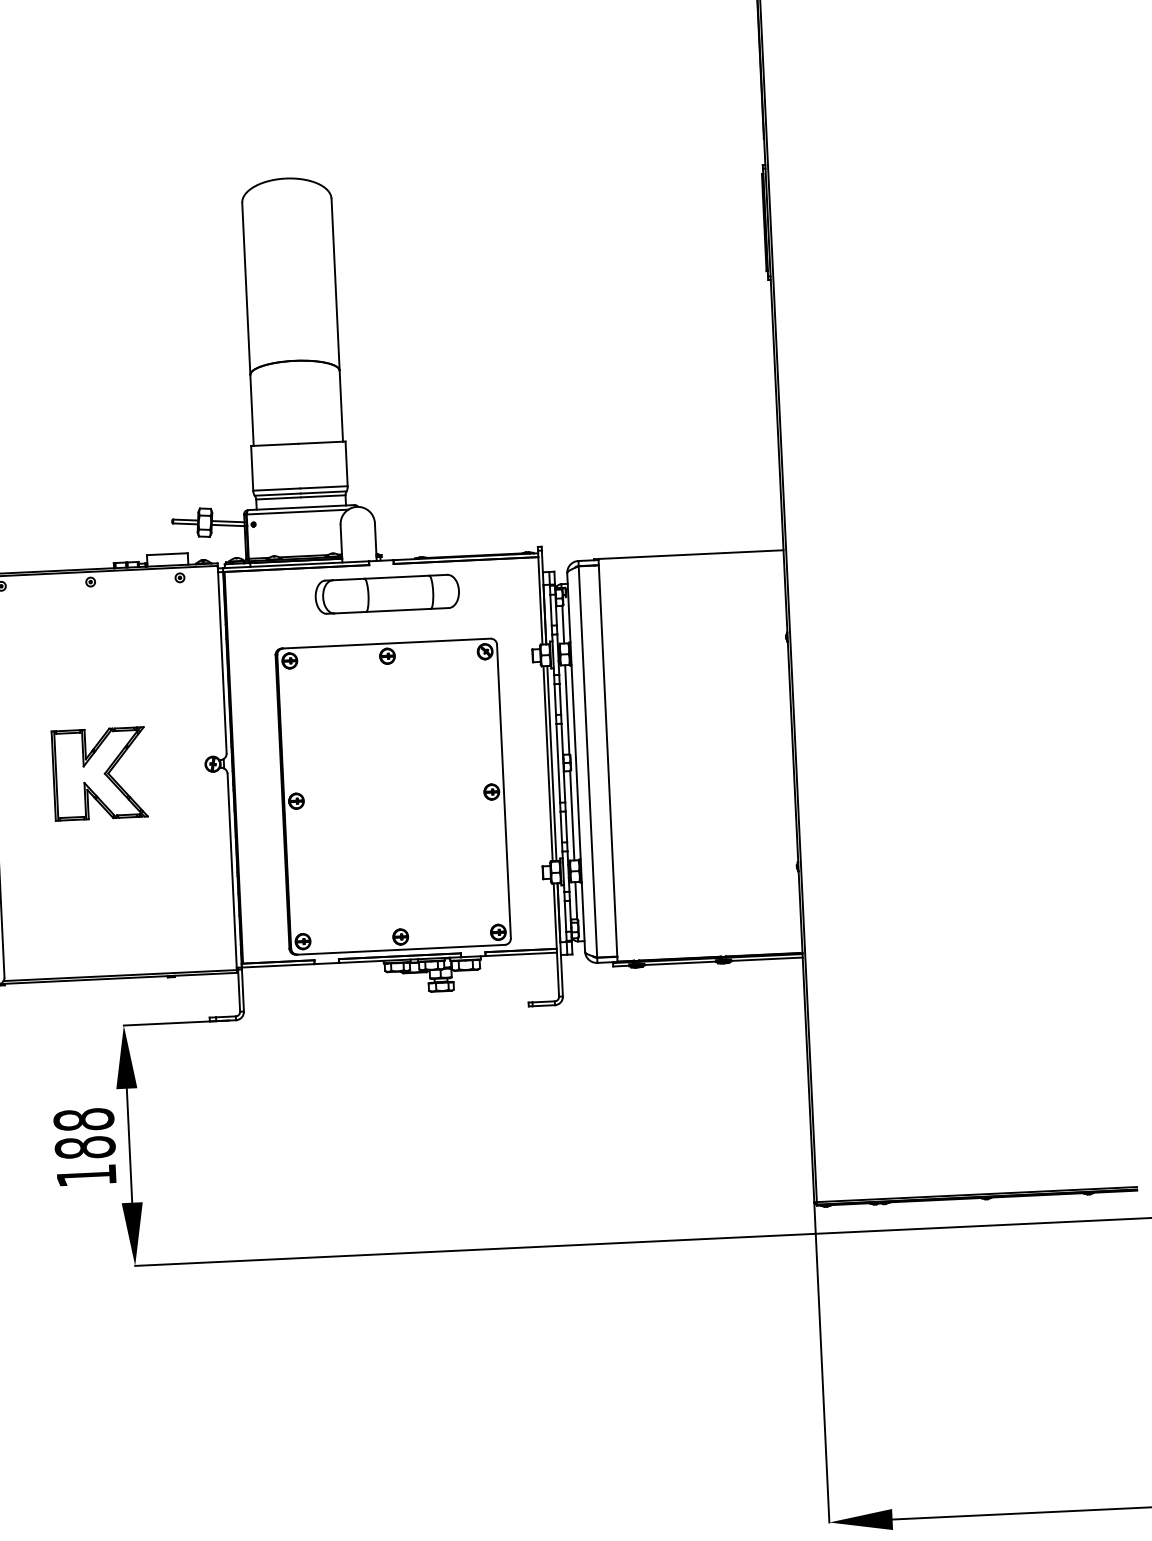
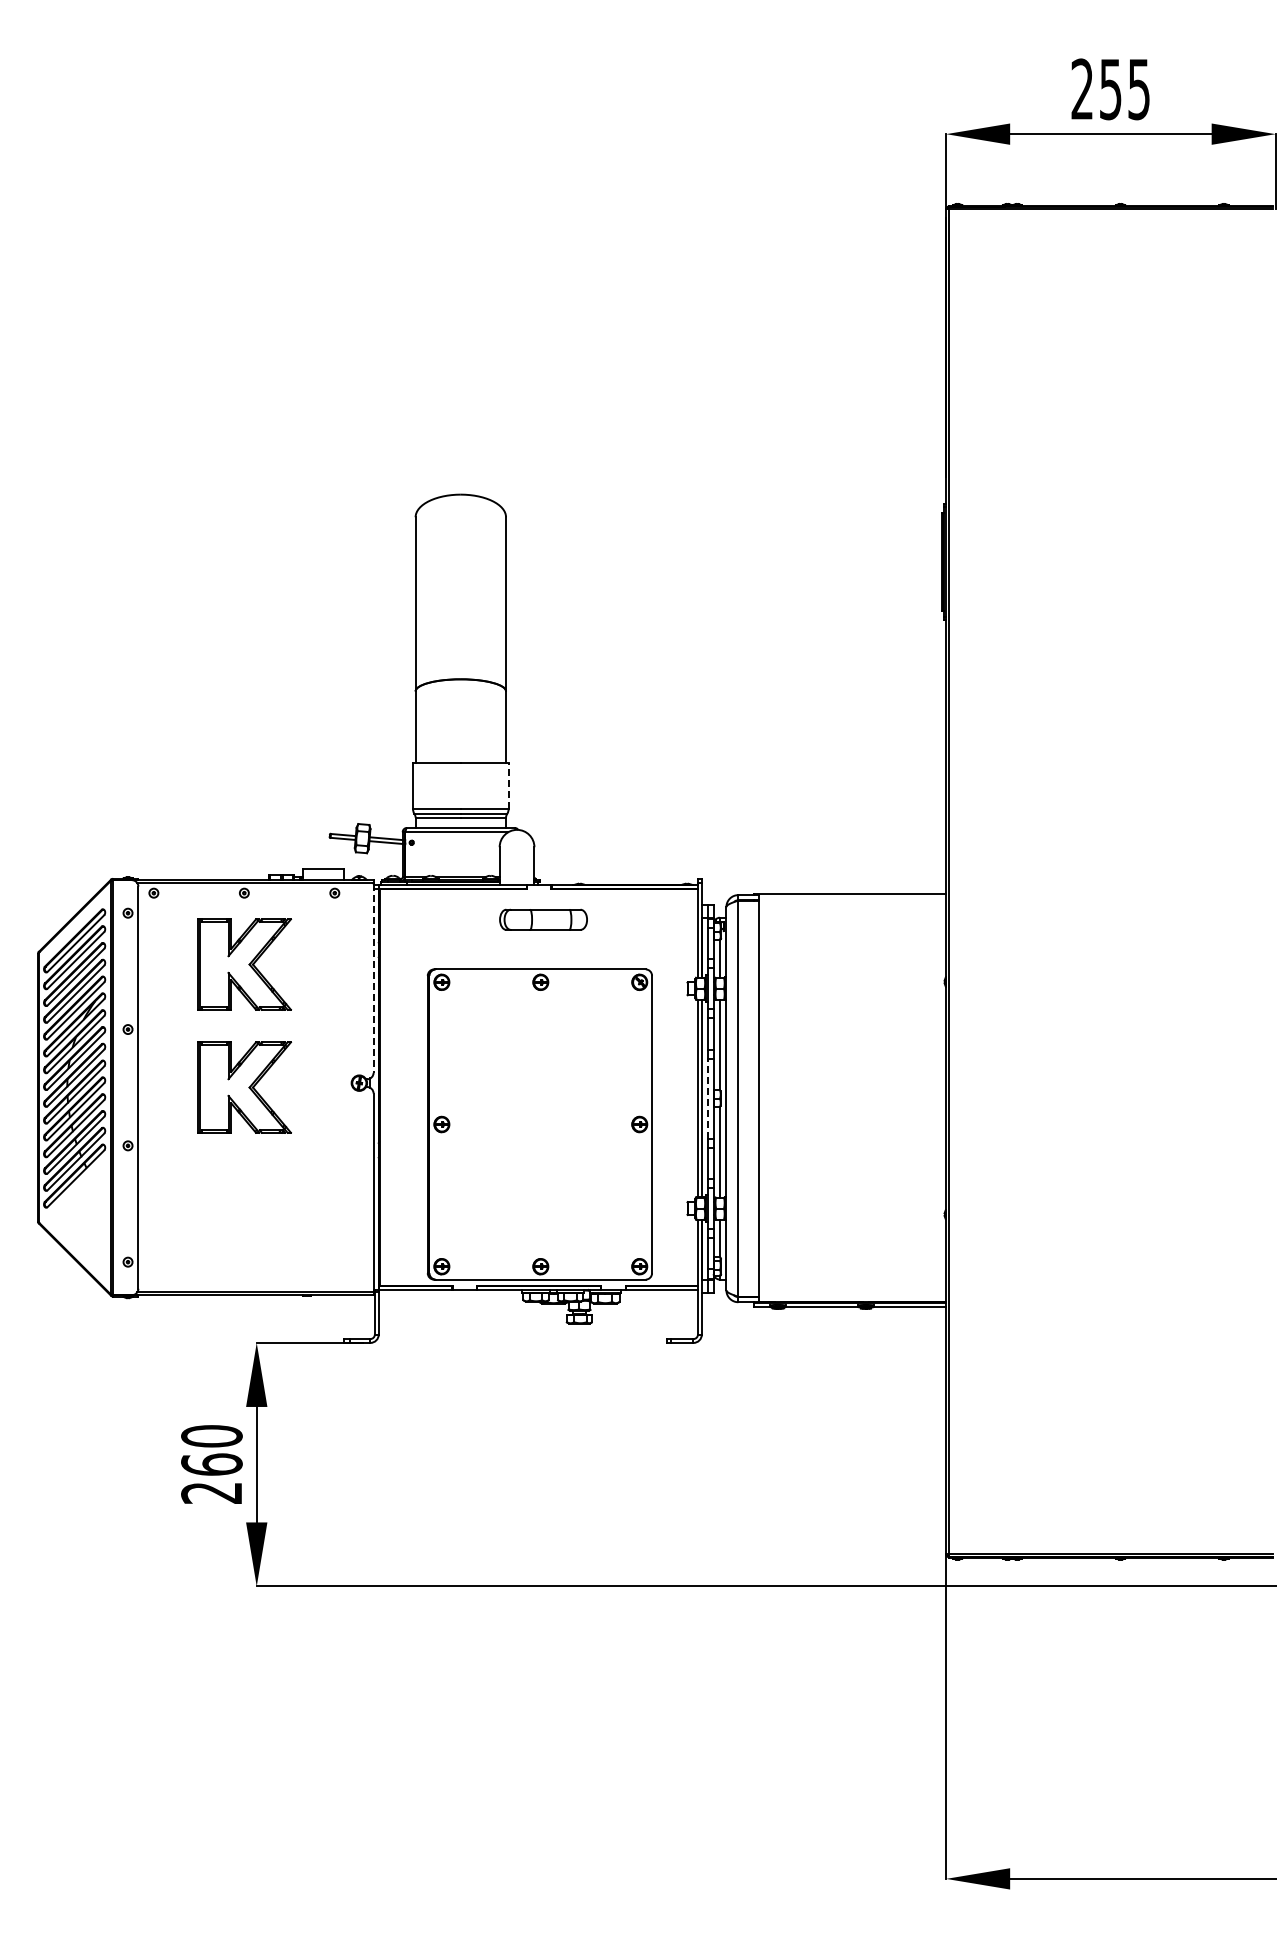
line: (346, 463) -> (508, 785), solid -> dashed
part: (387, 594) -> (543, 919), size x0.6
part: (94, 652) -> (244, 964), added
line: (222, 661) -> (373, 979), solid -> dashed
line: (558, 763) -> (708, 1098), solid -> dashed
text: (84, 1147) -> (211, 1464), 188 -> 260

